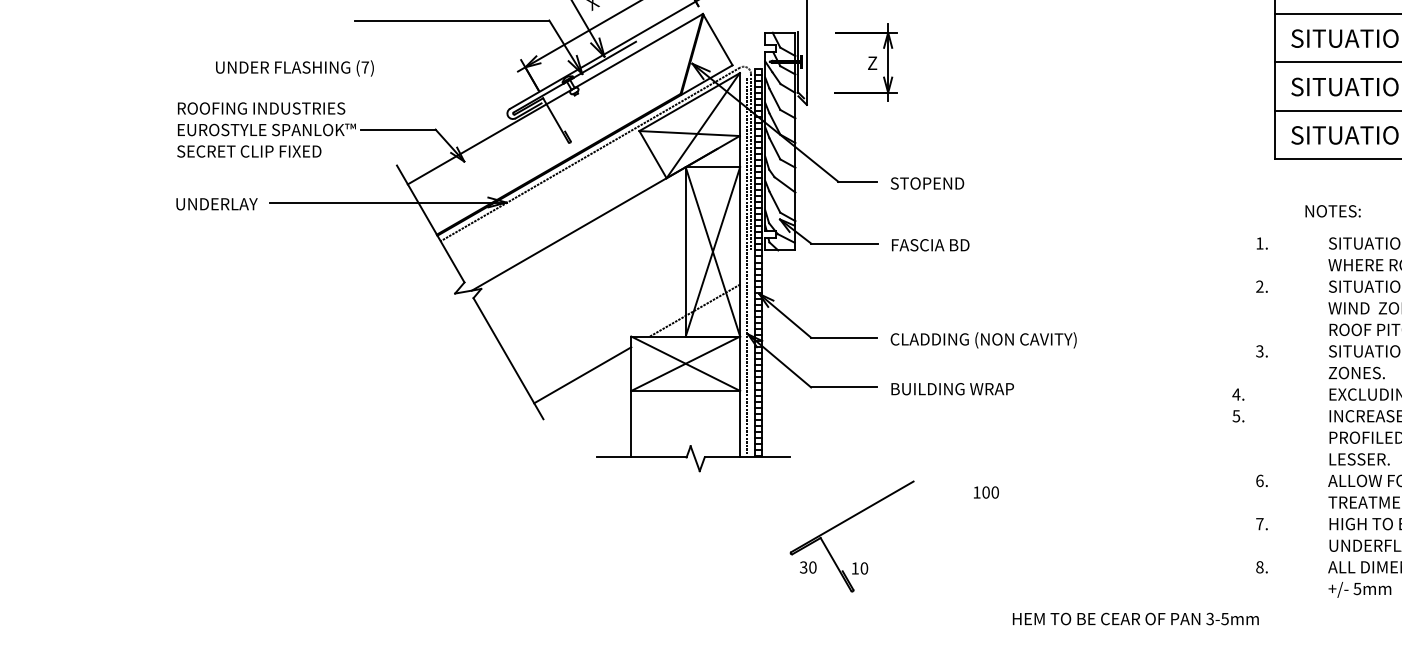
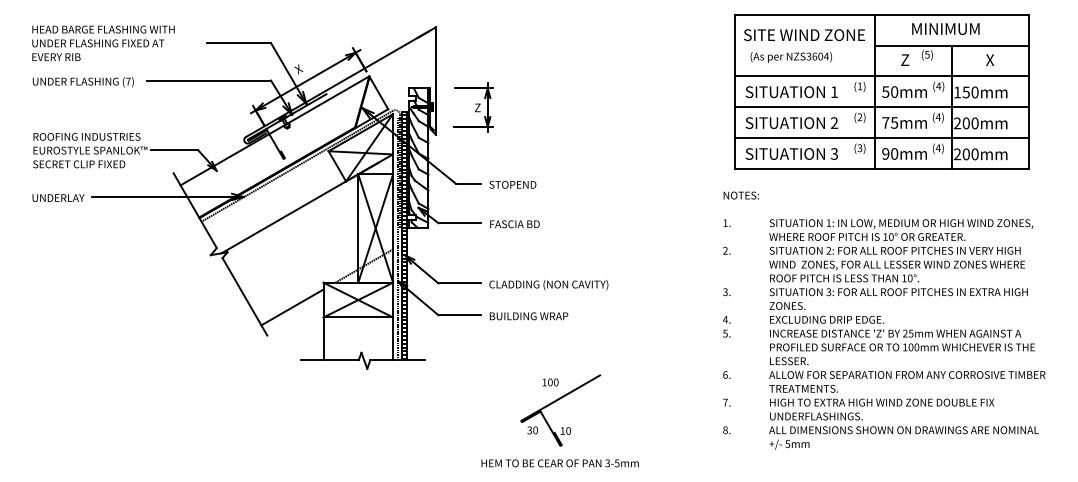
text: (293, 68) -> (82, 82), moved
text: (1331, 211) -> (740, 195), moved
text: (1238, 405) -> (726, 326), moved
part: (843, 523) -> (555, 402), moved
text: (1134, 619) -> (559, 463), moved

